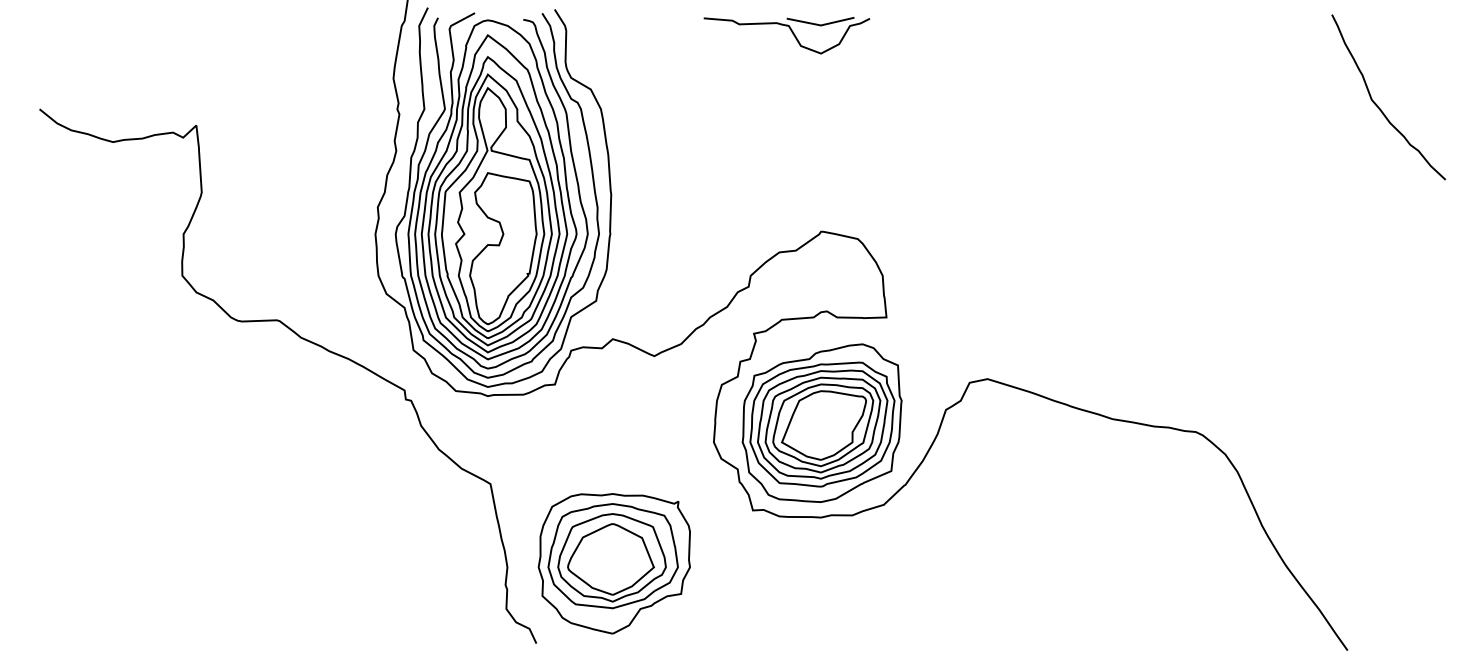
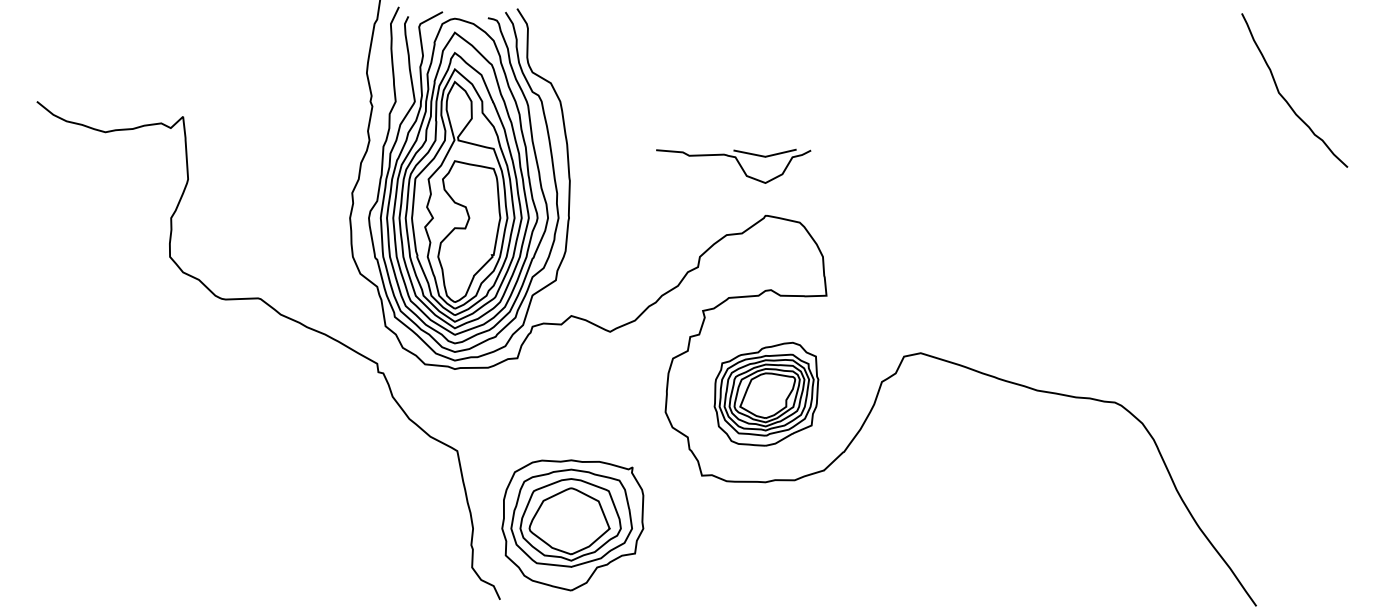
part: (786, 35) -> (733, 166), moved
part: (821, 422) -> (765, 393), size x0.7

